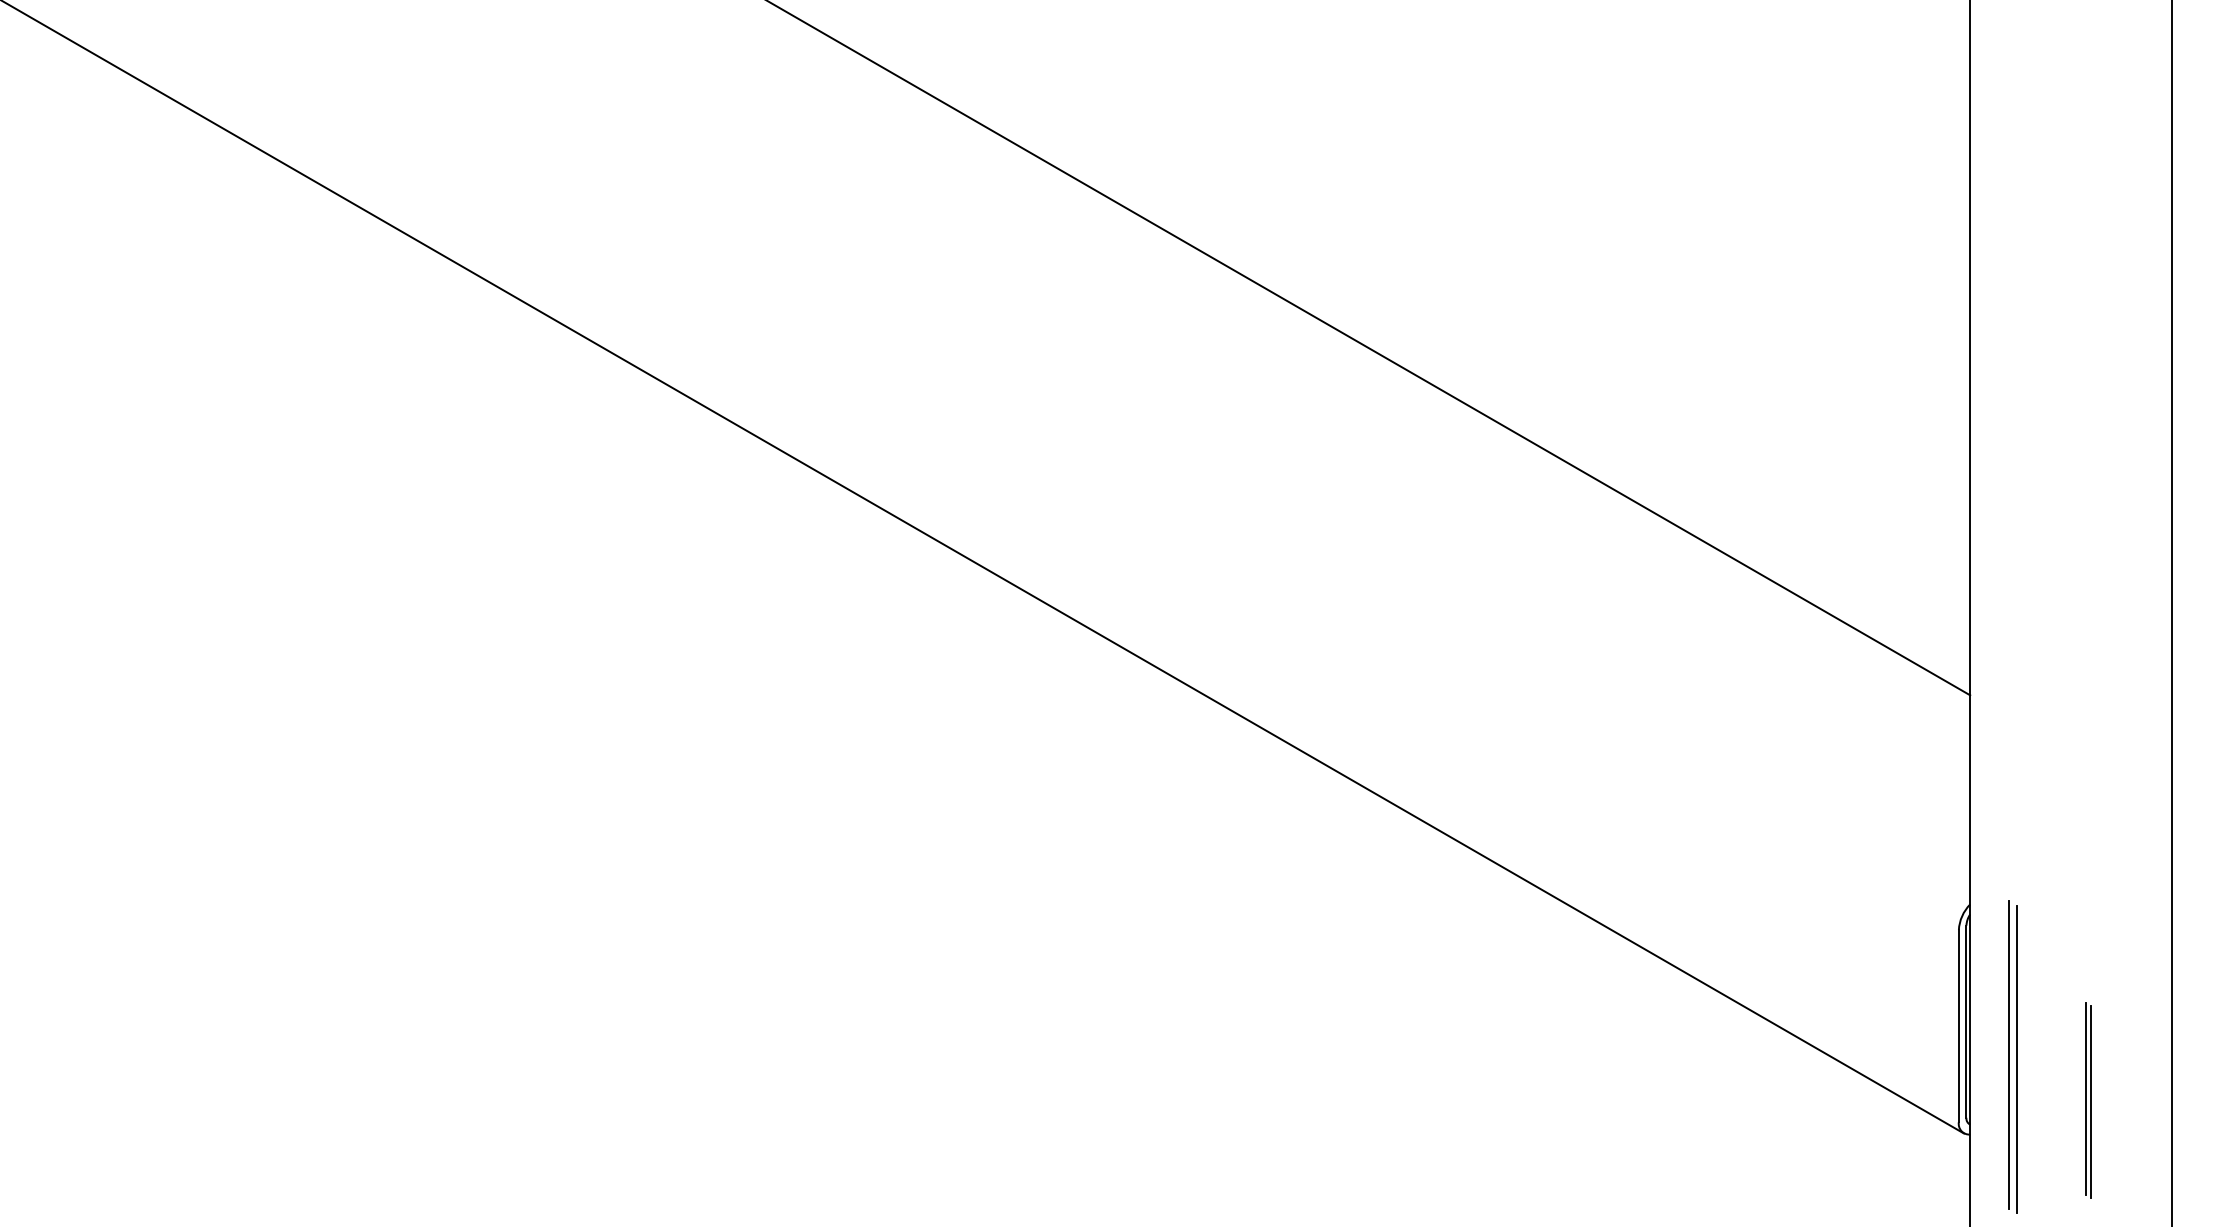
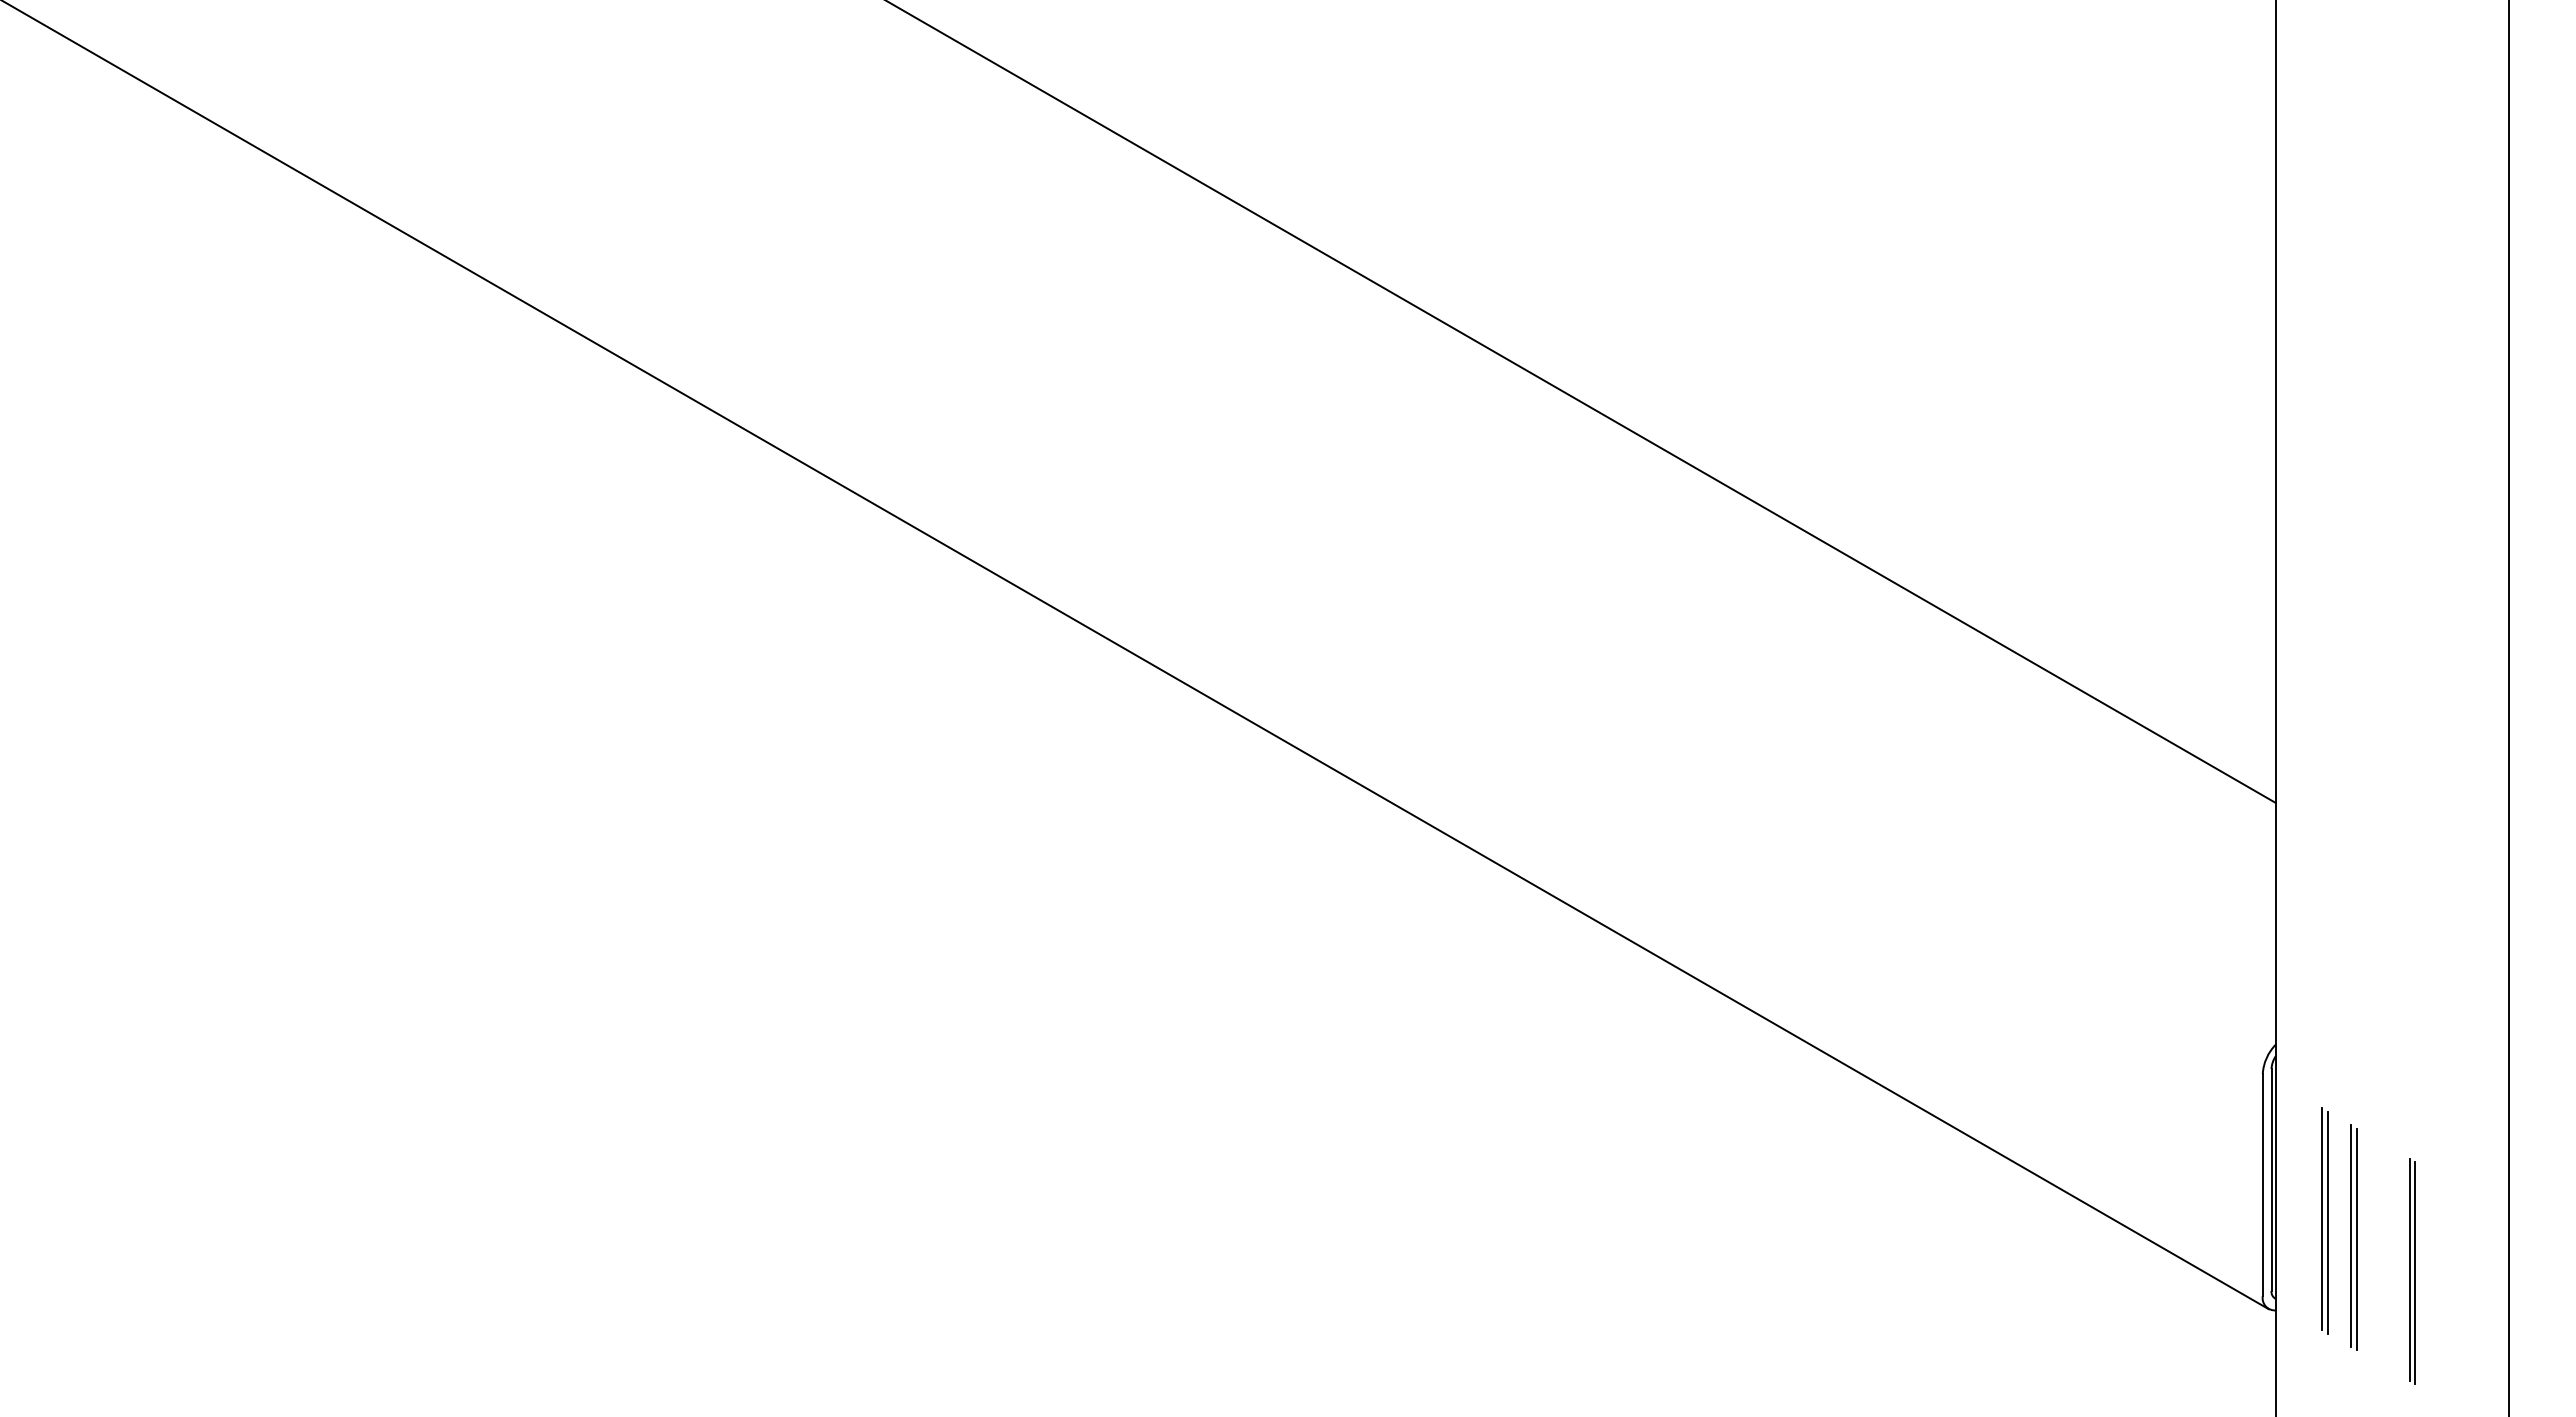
part: (2012, 1056) -> (2324, 1220), size x0.62
line: (2035, 1070) -> (2351, 1236), added
line: (2040, 1073) -> (2357, 1239), added

